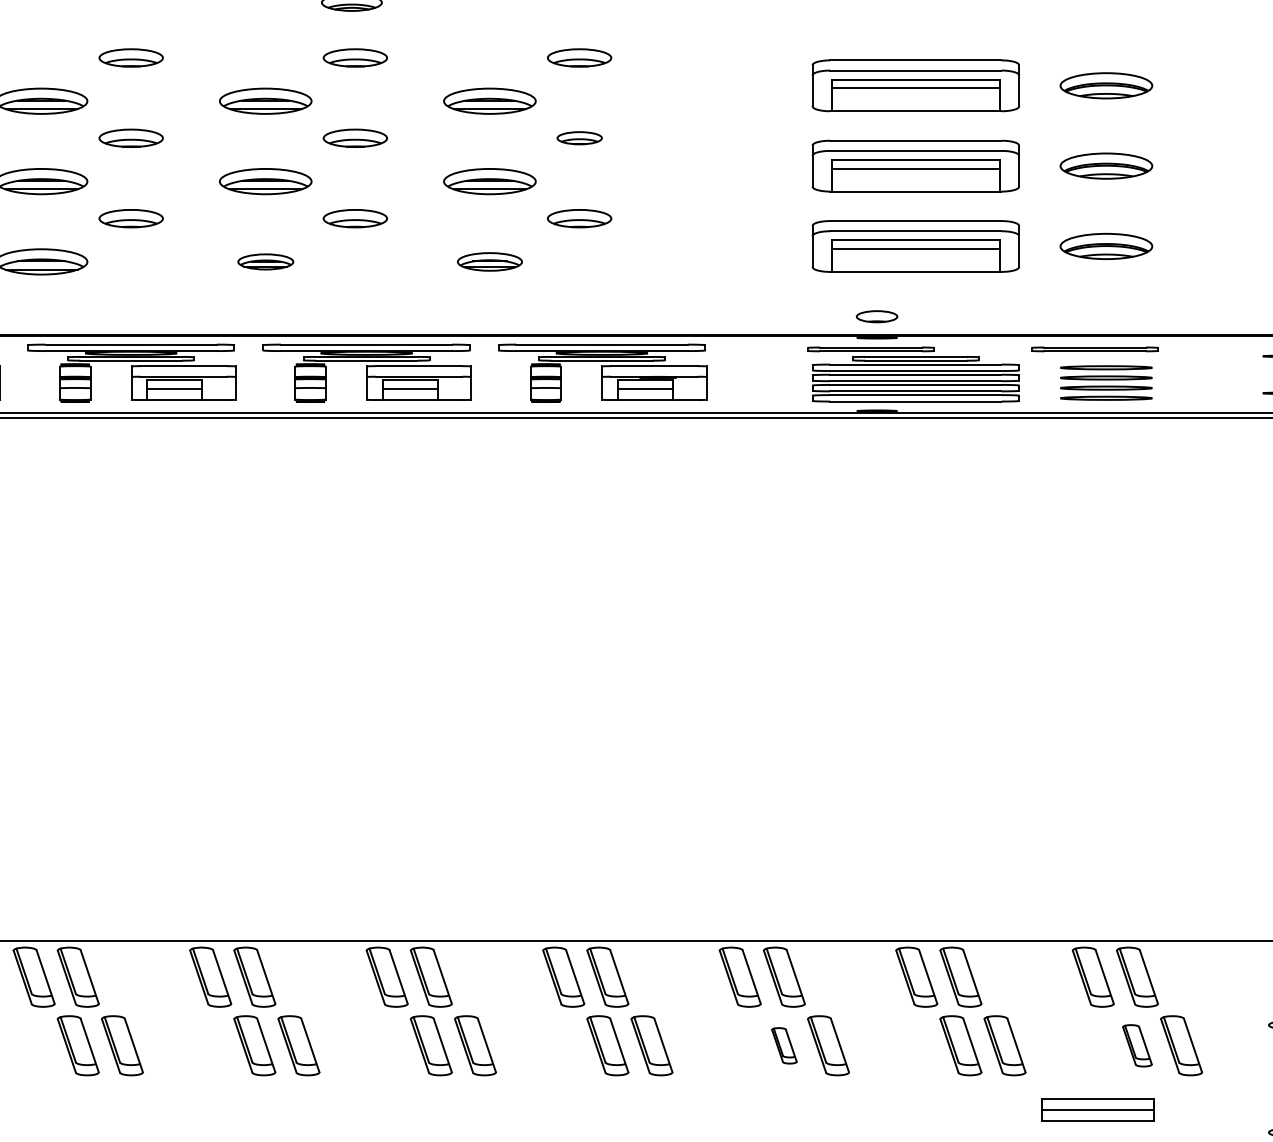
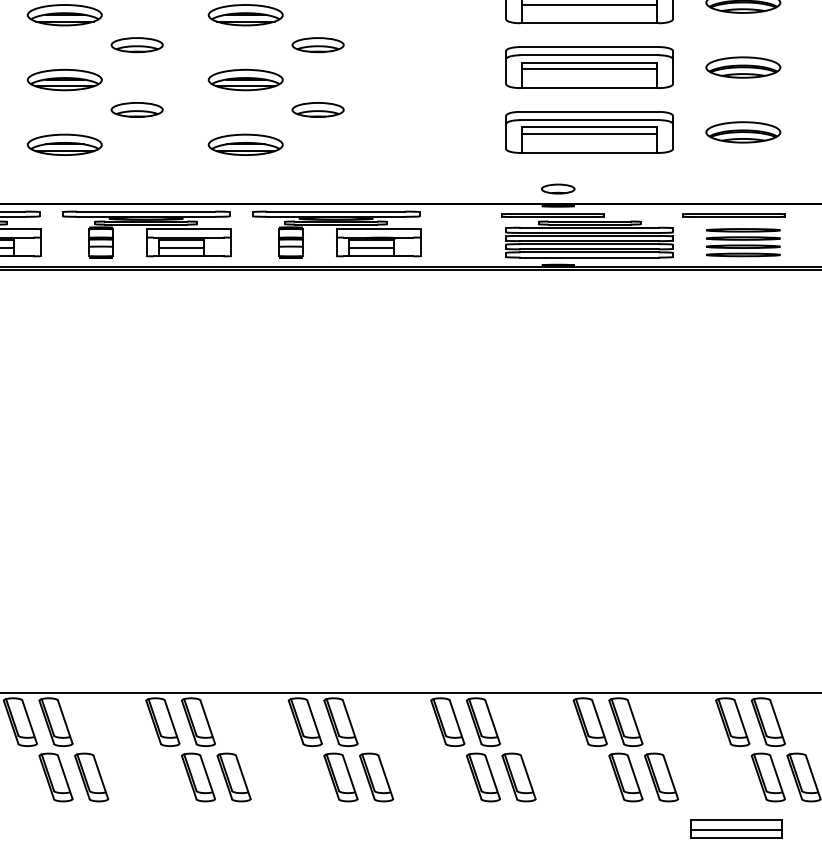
part: (579, 137) -> (318, 44), size x1.43
part: (265, 261) -> (64, 144), size x1.67
part: (489, 261) -> (245, 144), size x1.43
part: (784, 1045) -> (483, 777), size x1.67
part: (1137, 1045) -> (768, 777), size x1.43

